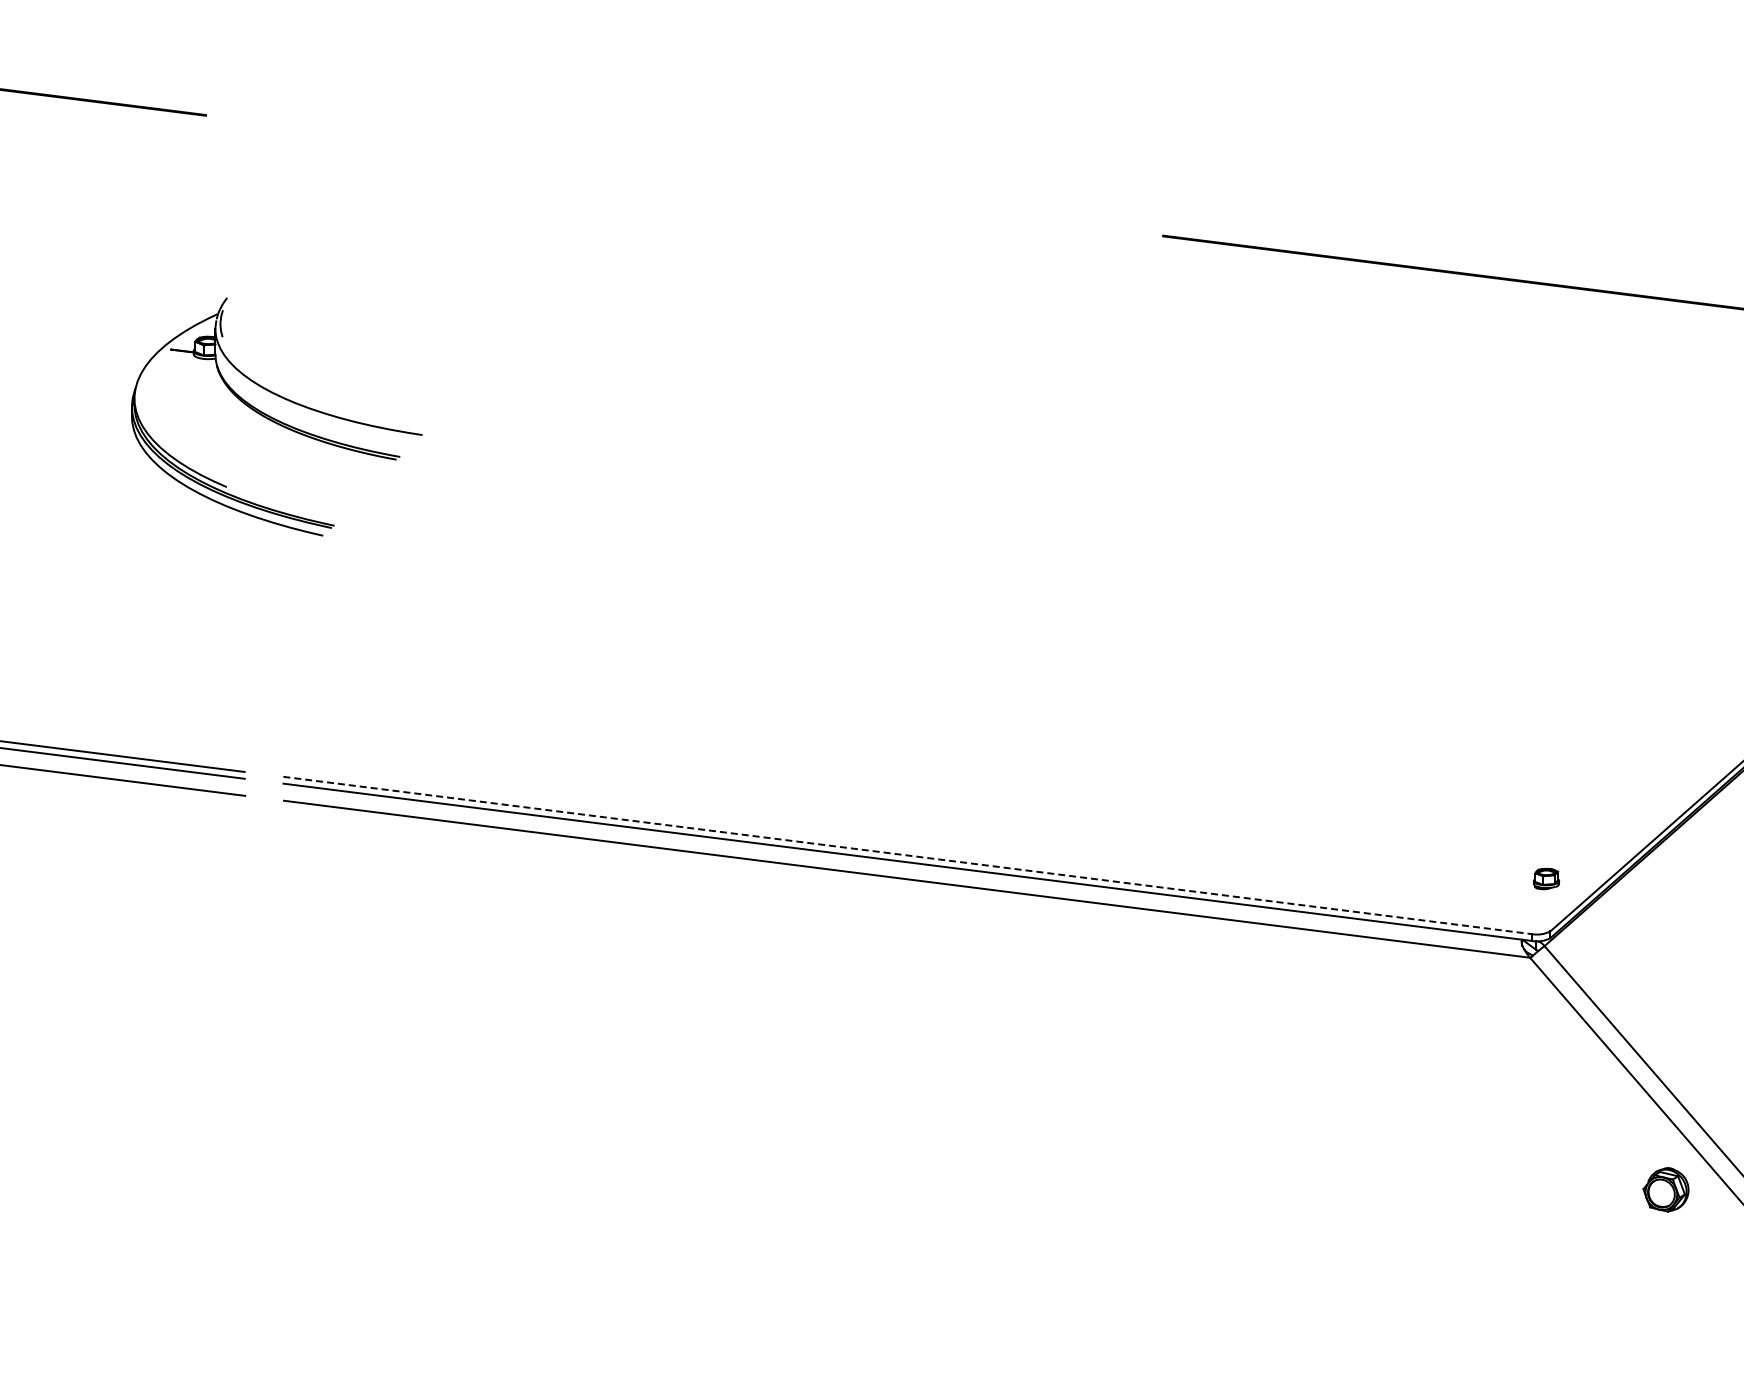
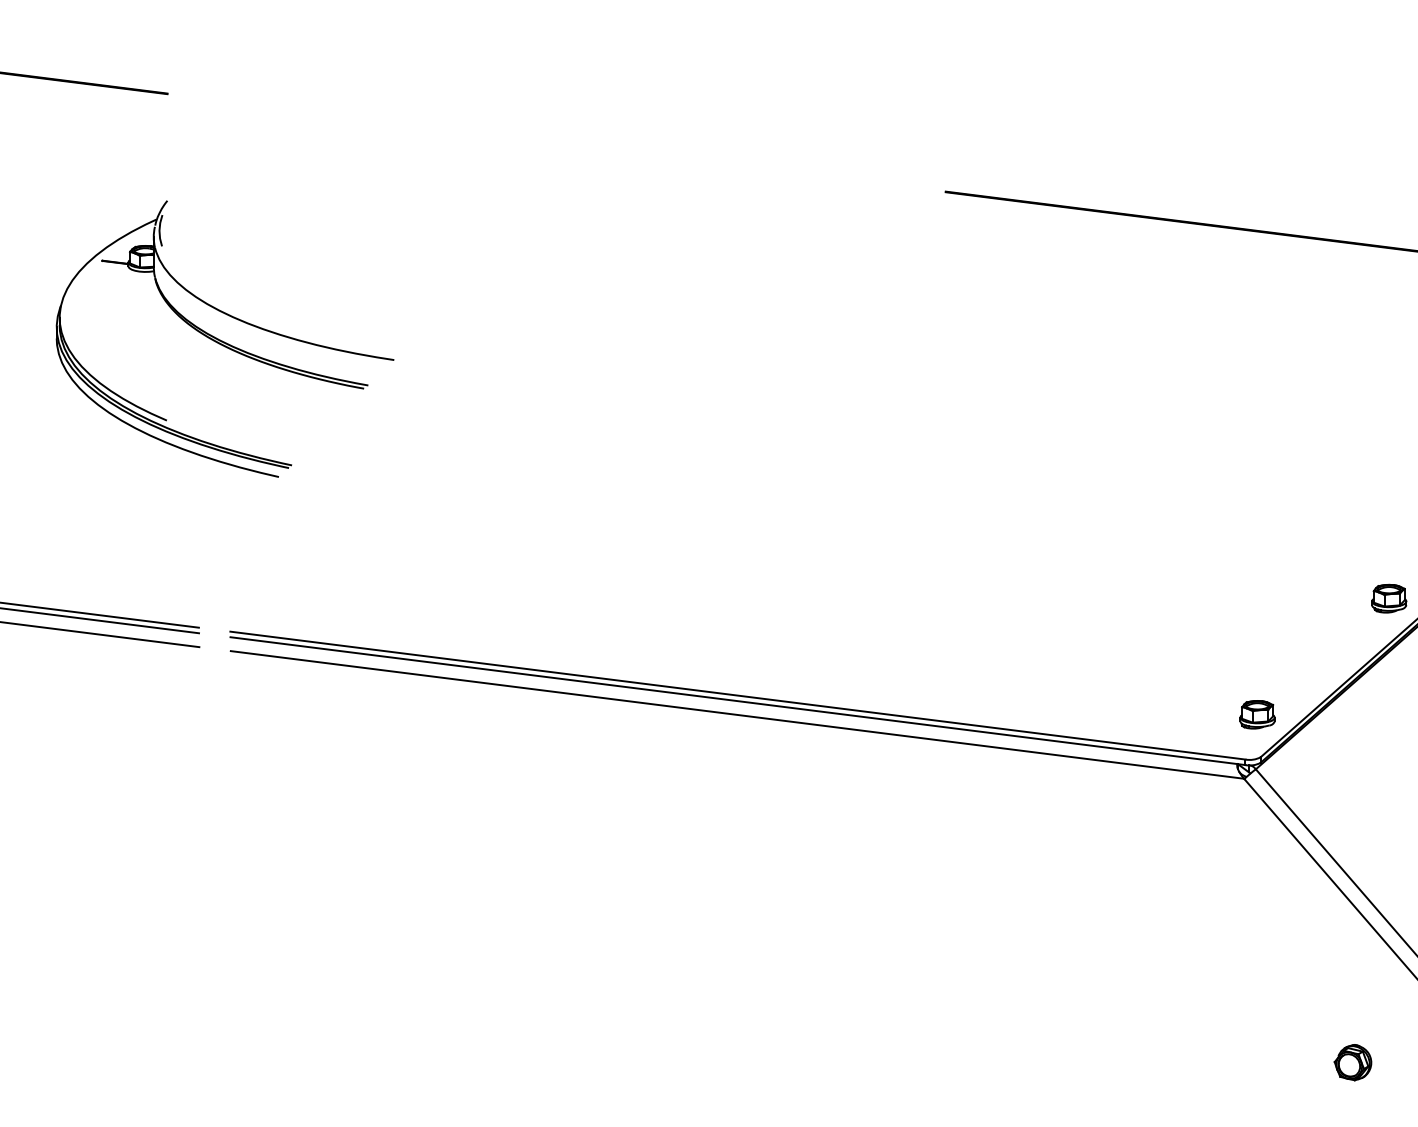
part: (276, 416) -> (224, 338), size x1.43
part: (1708, 736) -> (1389, 598), added
line: (908, 855) -> (738, 695), dashed -> solid
part: (1546, 878) -> (1257, 714), size x1.67
part: (1665, 1189) -> (1352, 1062), moved

